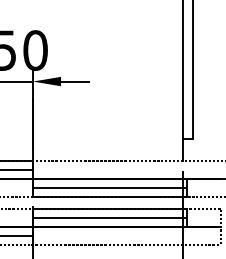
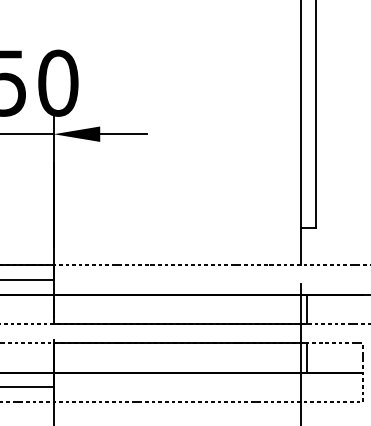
line: (109, 188) -> (179, 309), removed
line: (109, 217) -> (179, 357), removed

